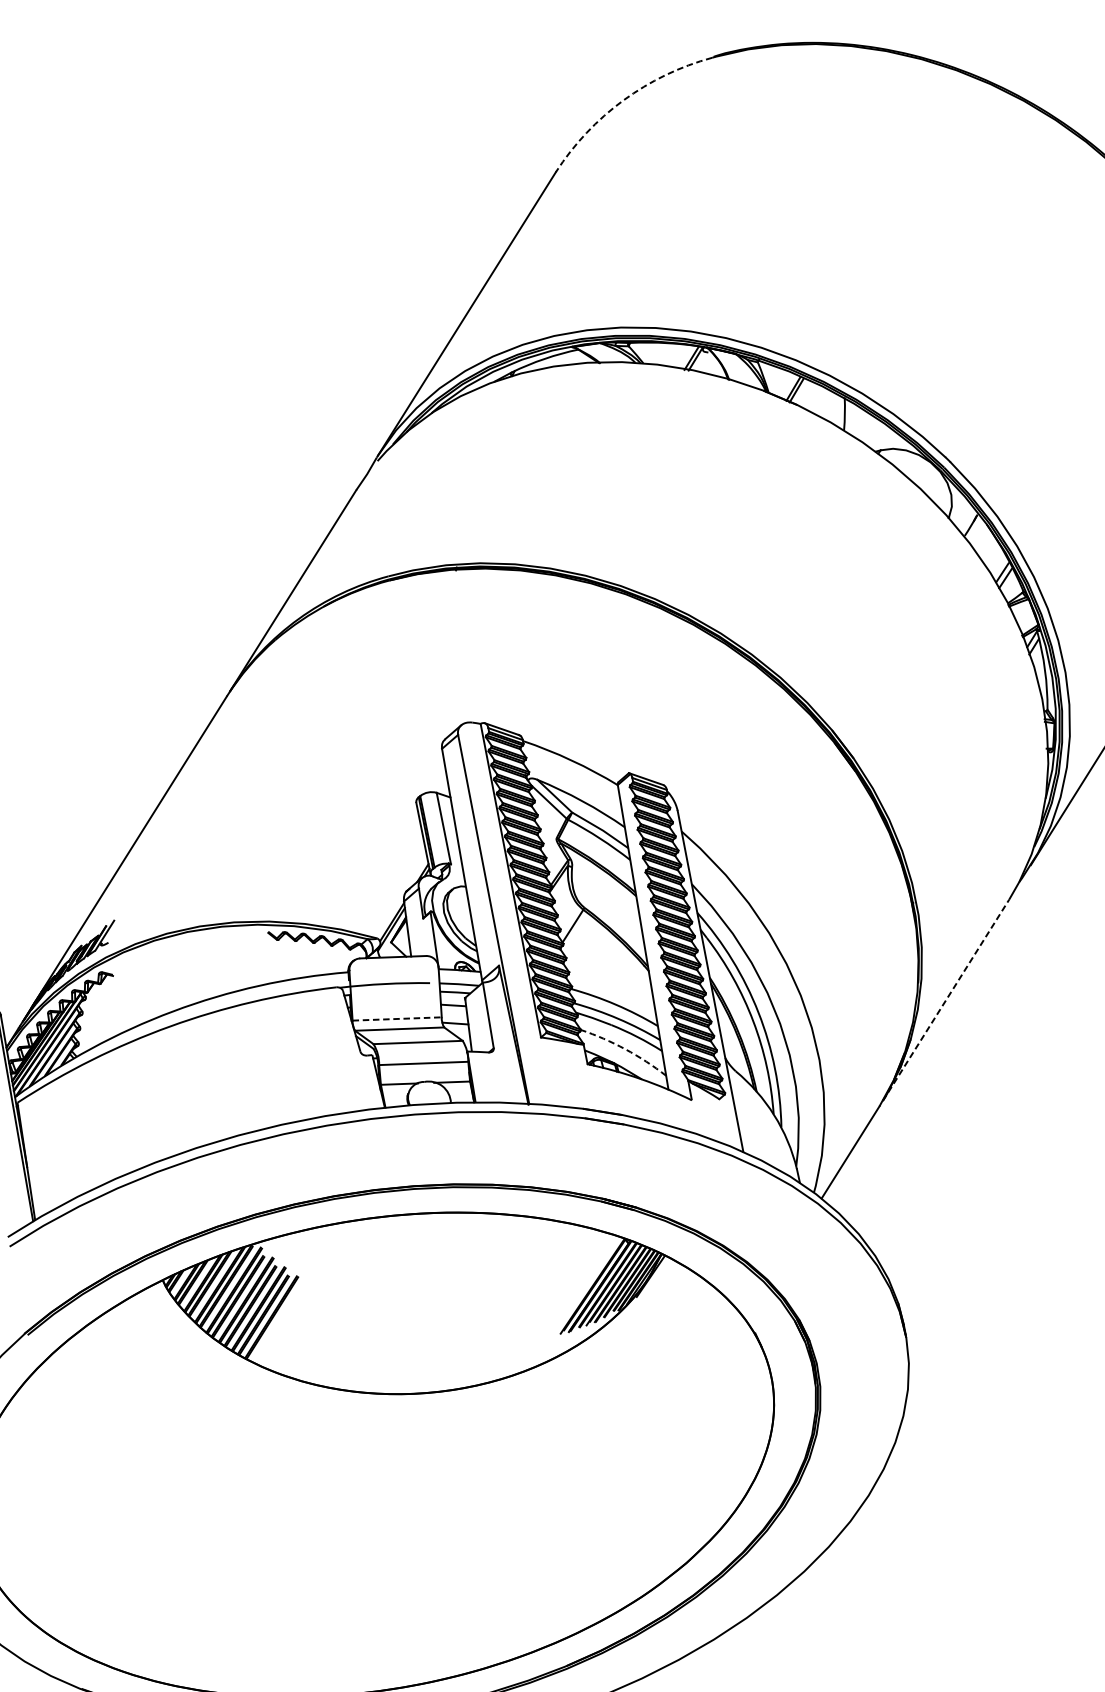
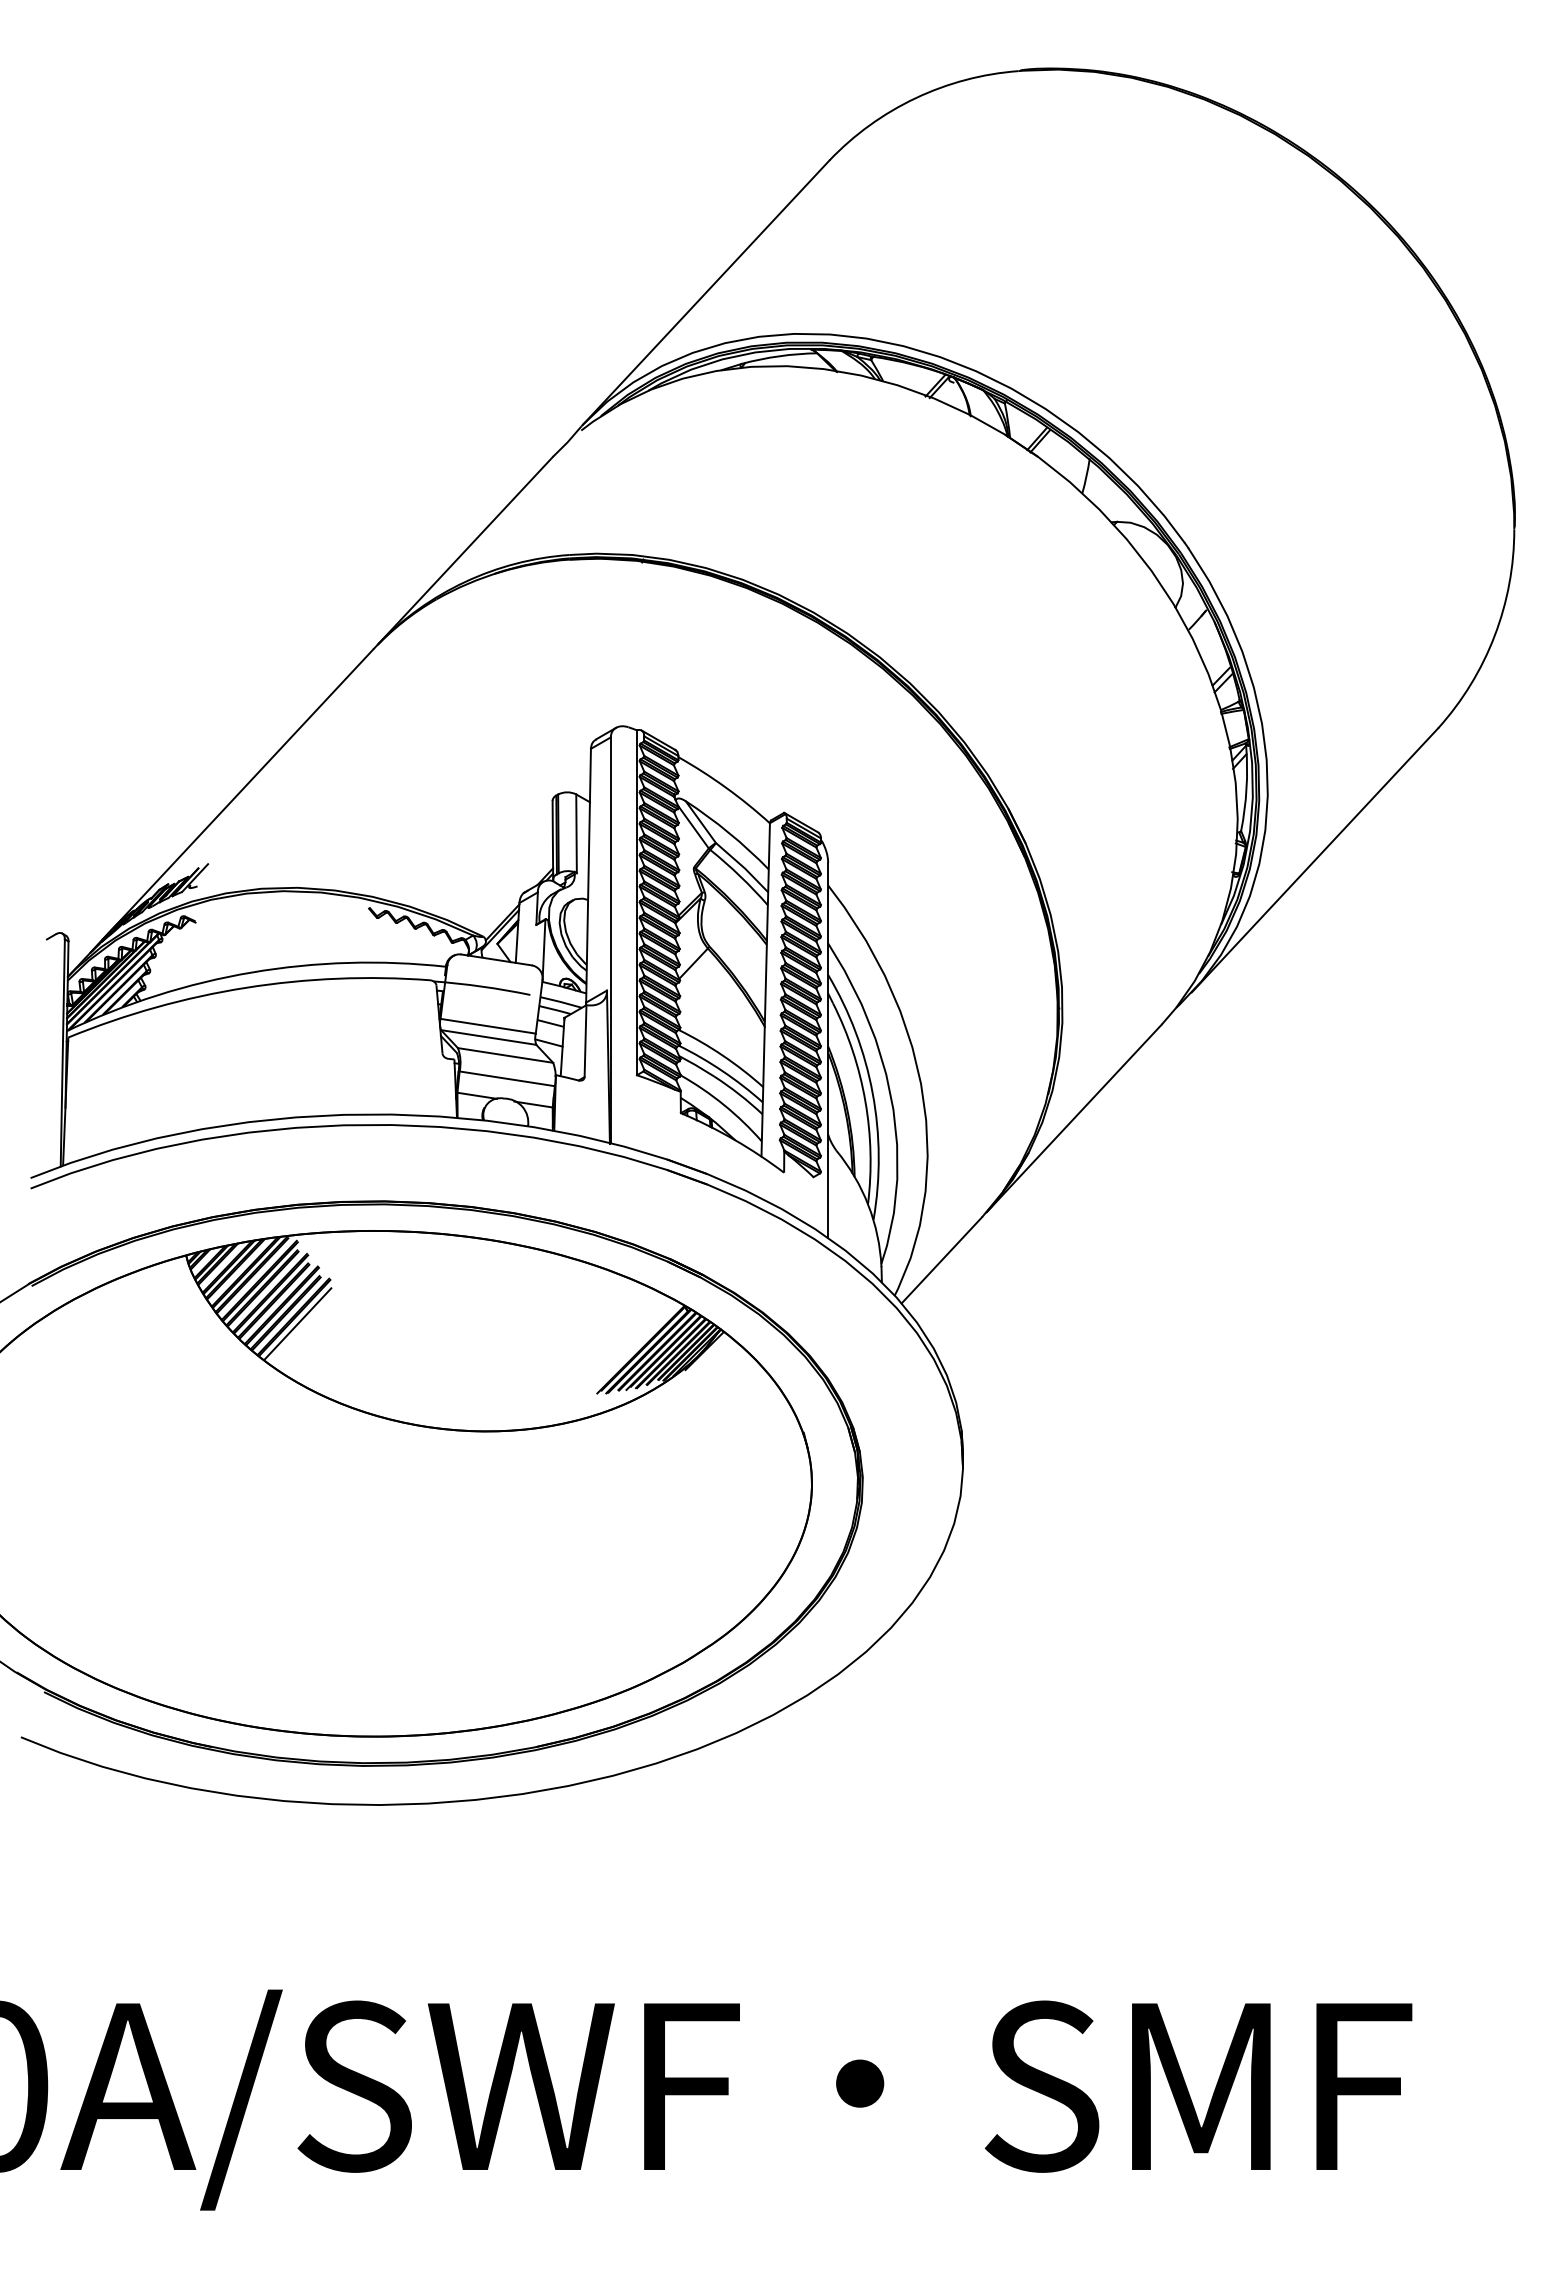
arc: (623, 100) -> (915, 98), dashed -> solid
line: (946, 1000) -> (1074, 1118), dashed -> solid
line: (397, 1019) -> (488, 1026), dashed -> solid
arc: (625, 1049) -> (724, 1105), dashed -> solid
line: (275, 1322) -> (297, 1323), added

